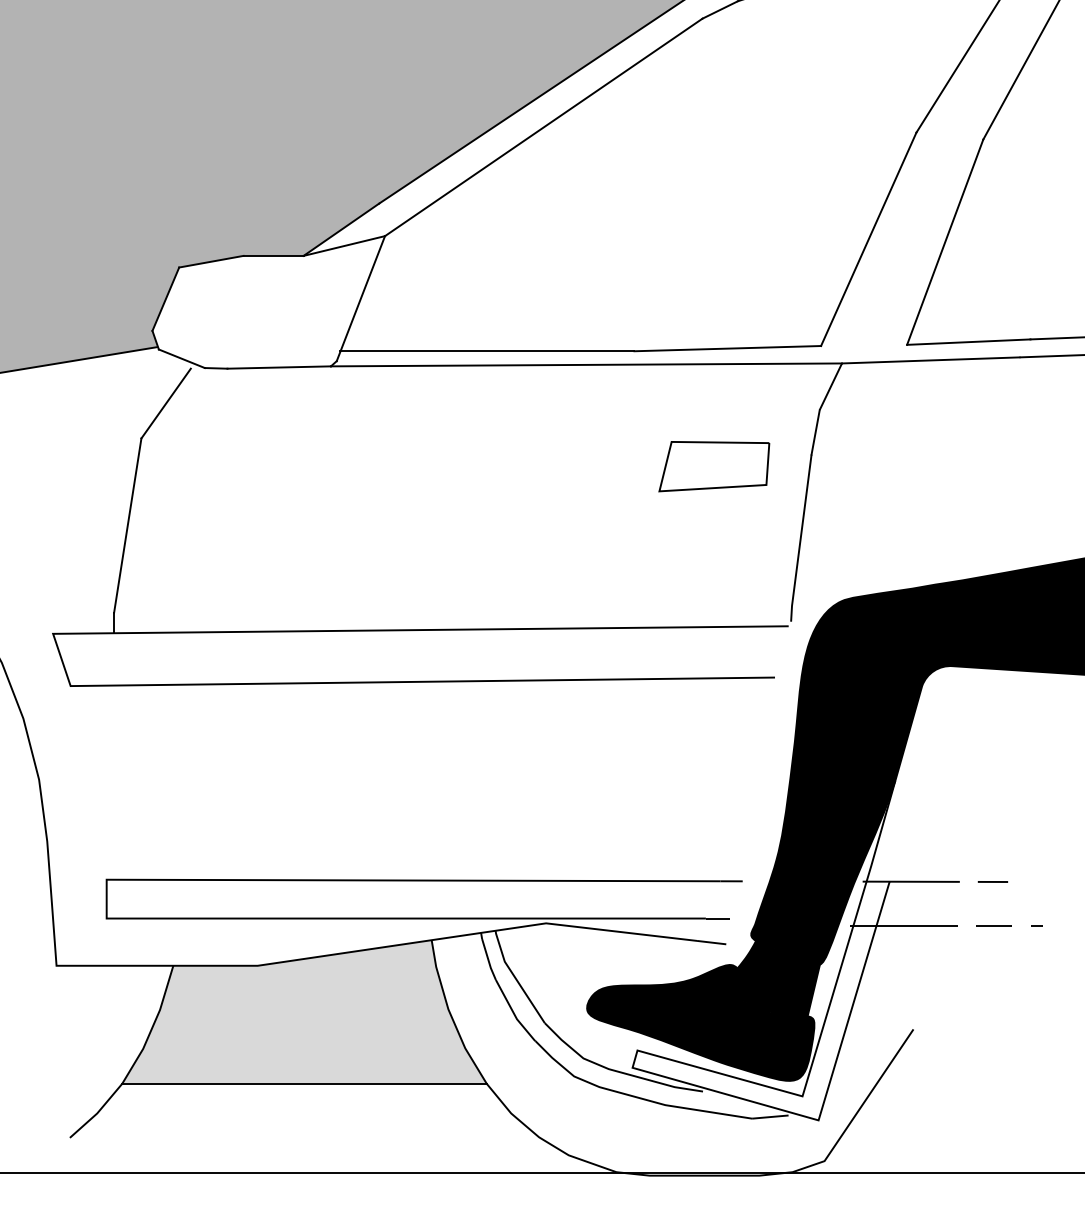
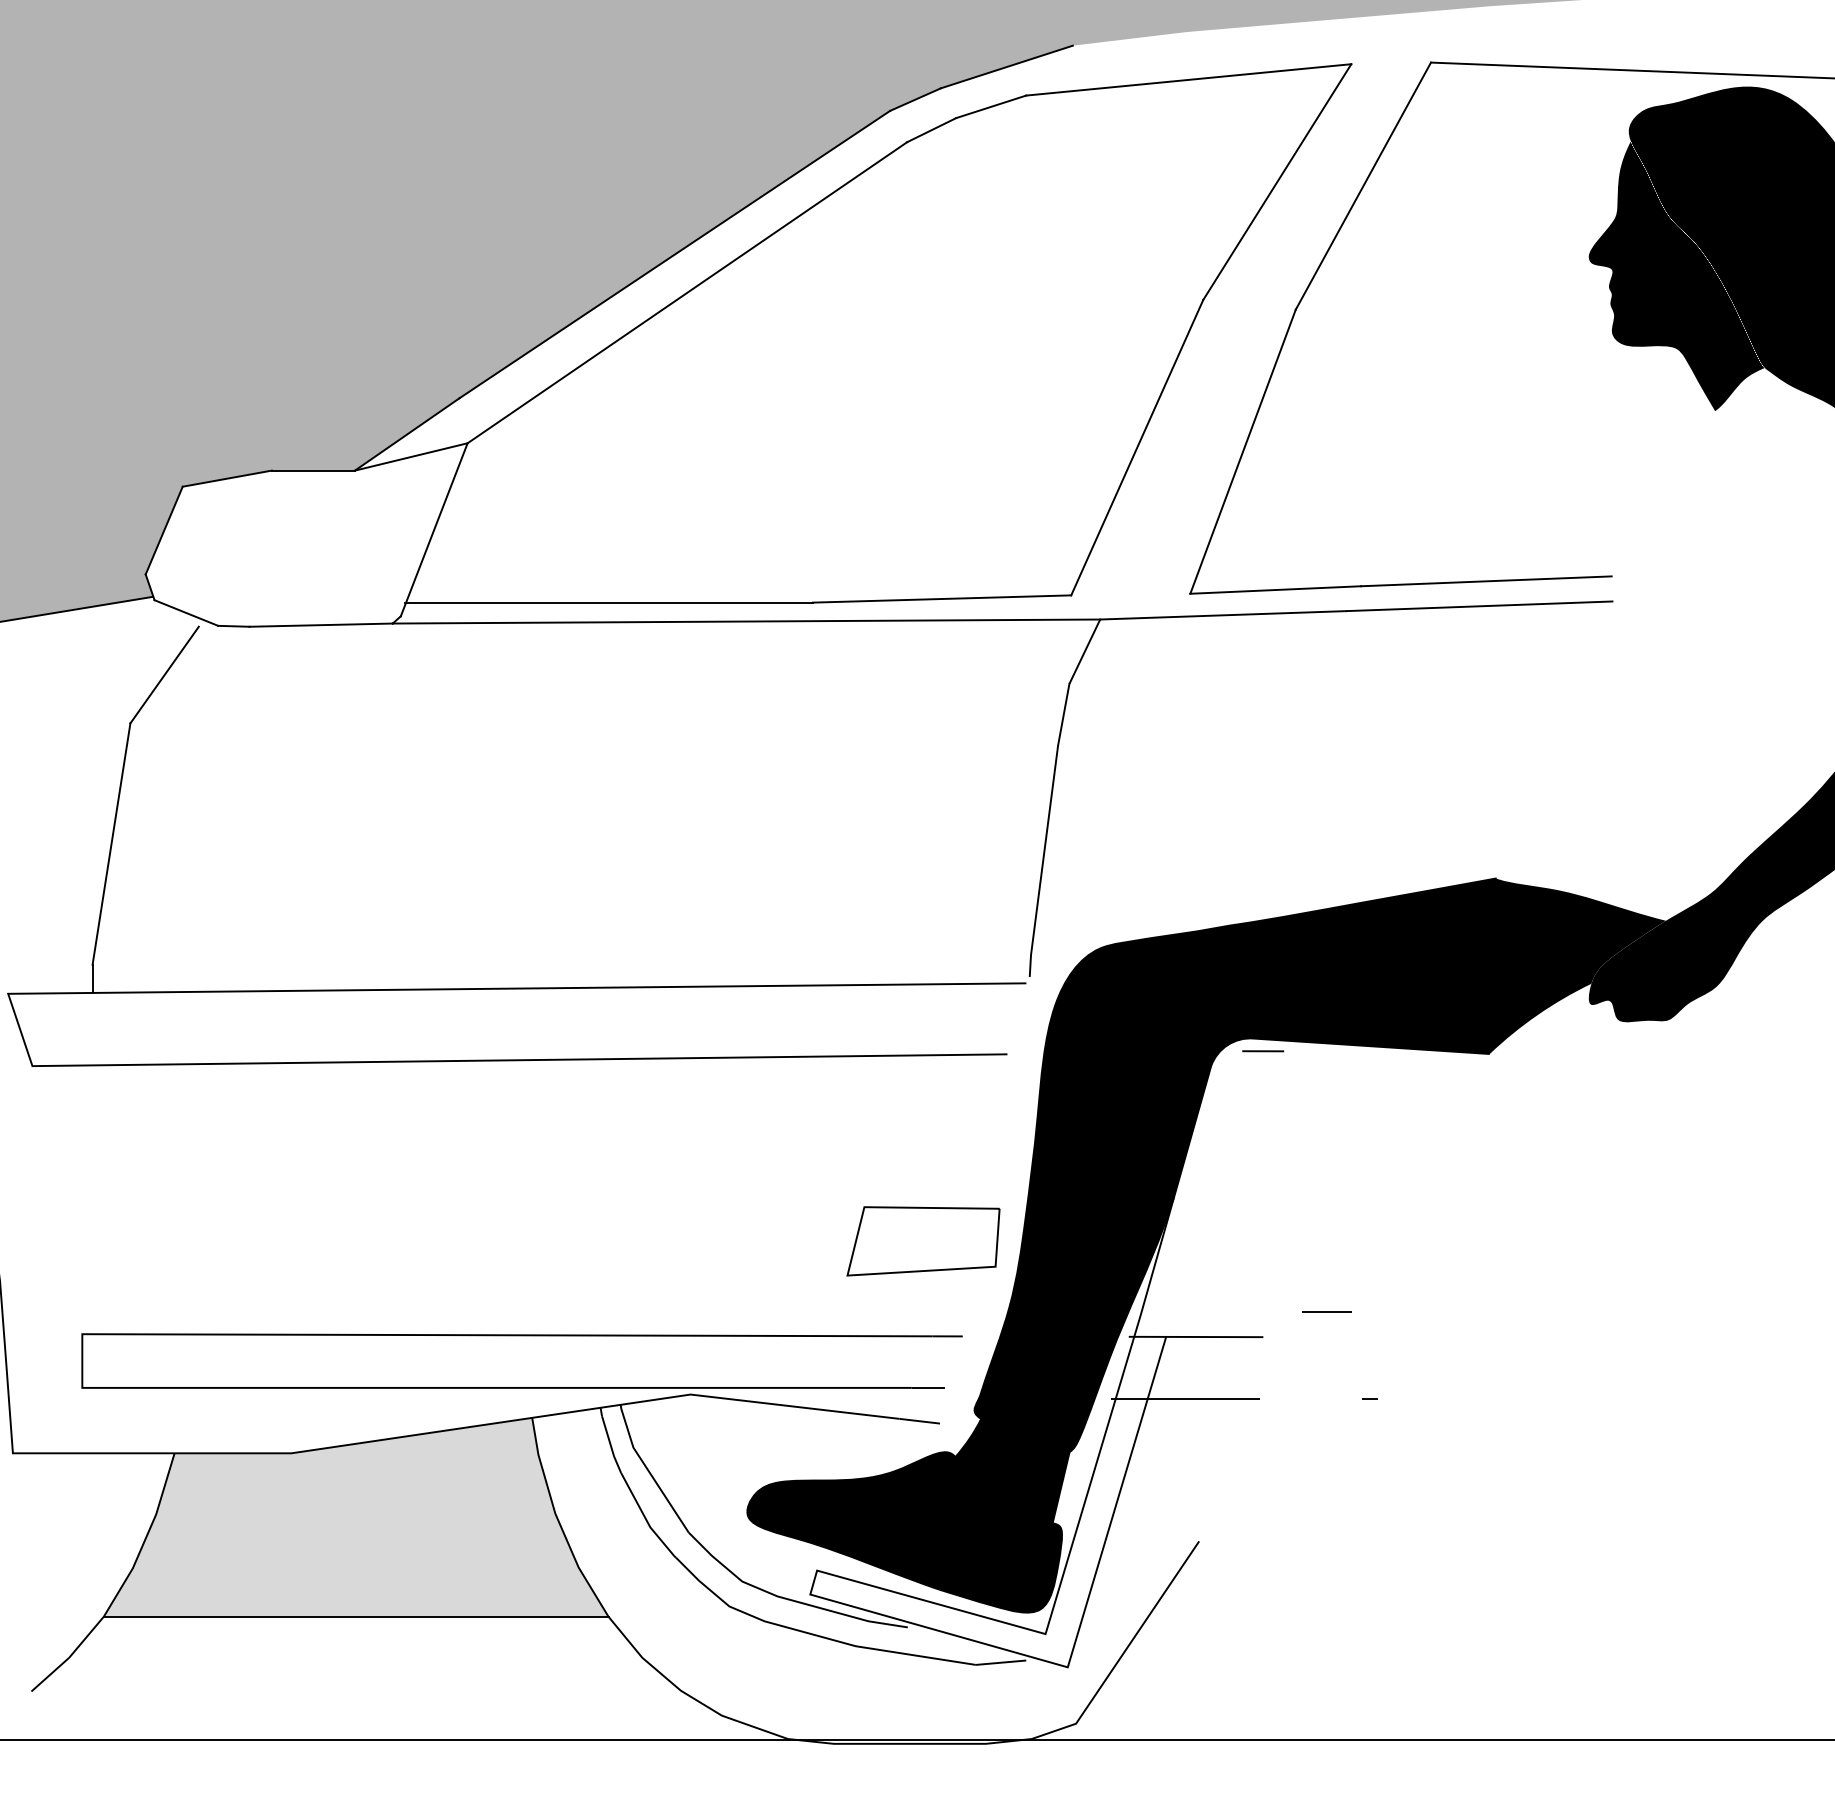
part: (714, 466) -> (923, 1241), moved
line: (993, 882) -> (1263, 1051), moved
line: (993, 926) -> (1326, 1311), moved

